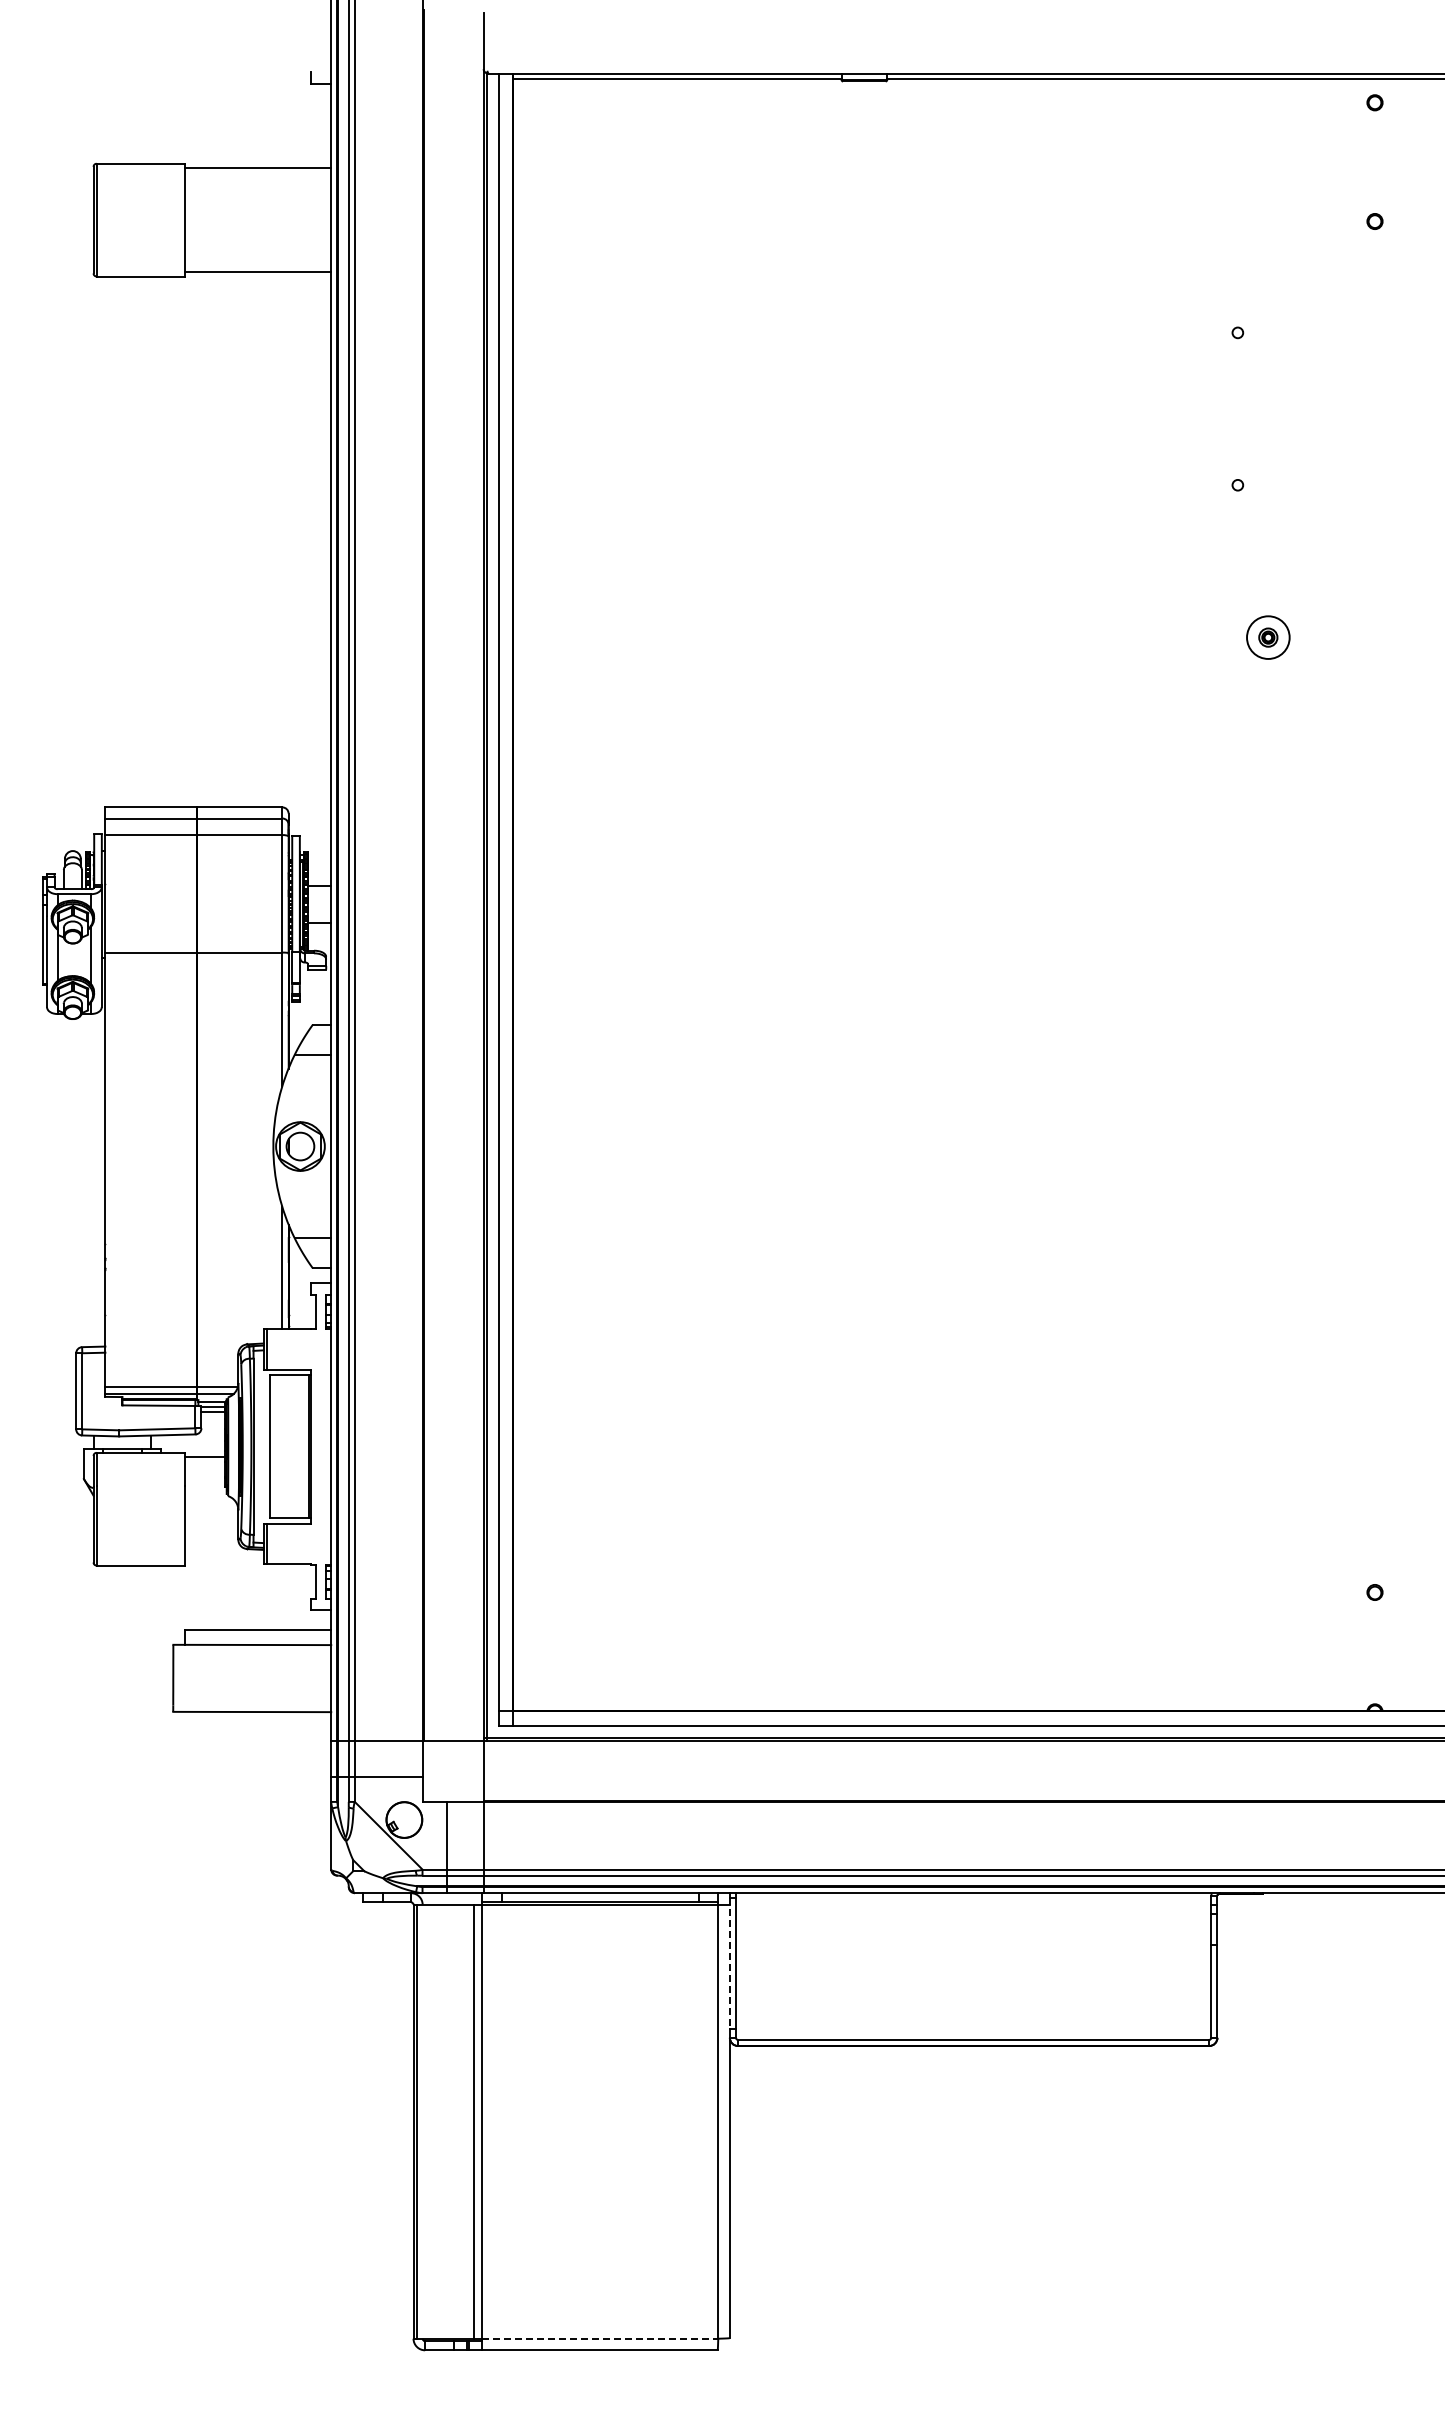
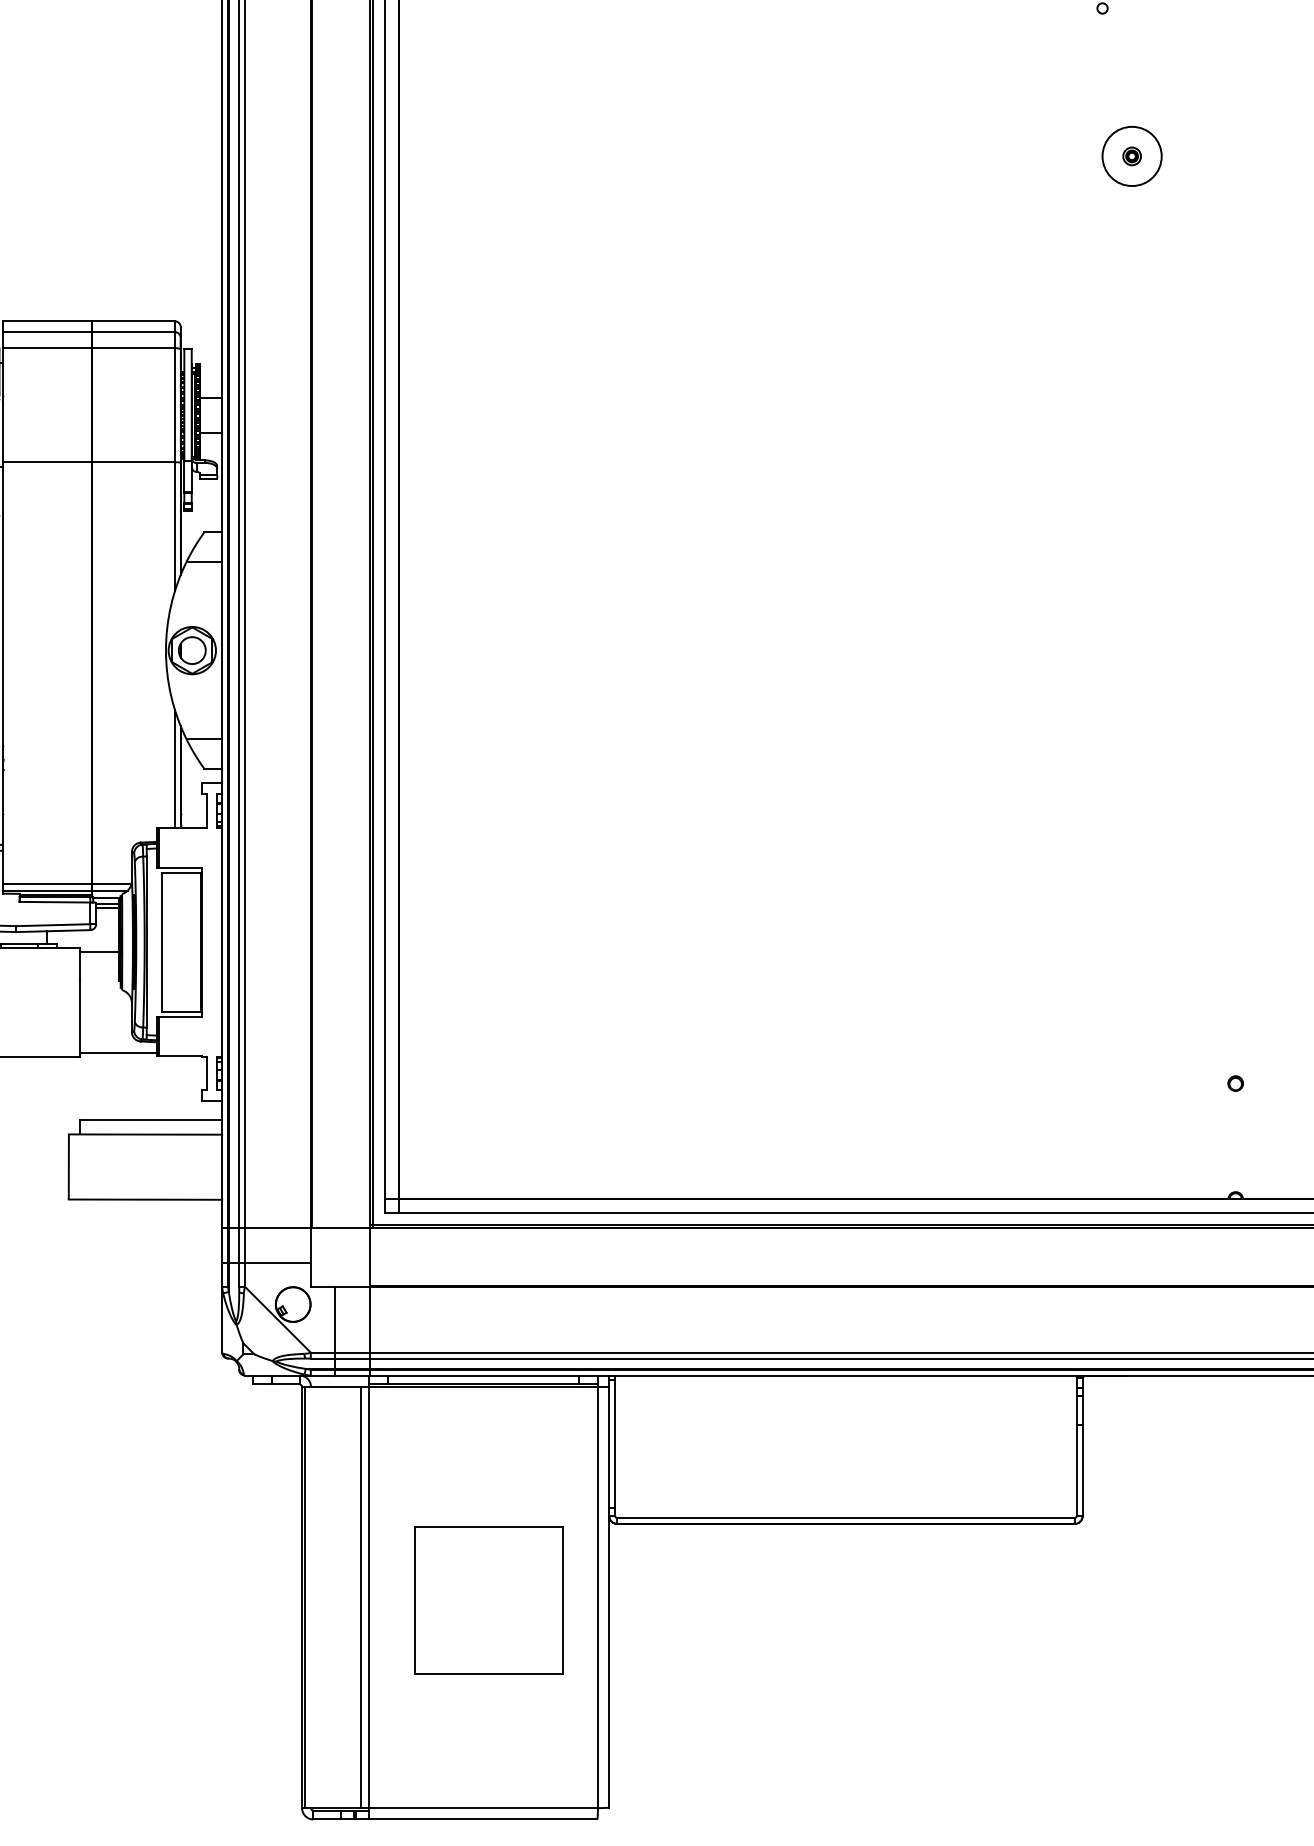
circle: (1267, 637) -> (1131, 156), size x1.43
line: (224, 1561) -> (118, 1053), added
line: (729, 1963) -> (608, 1443), dashed -> solid
part: (605, 2124) -> (488, 1600), added
line: (600, 2338) -> (483, 1807), dashed -> solid

